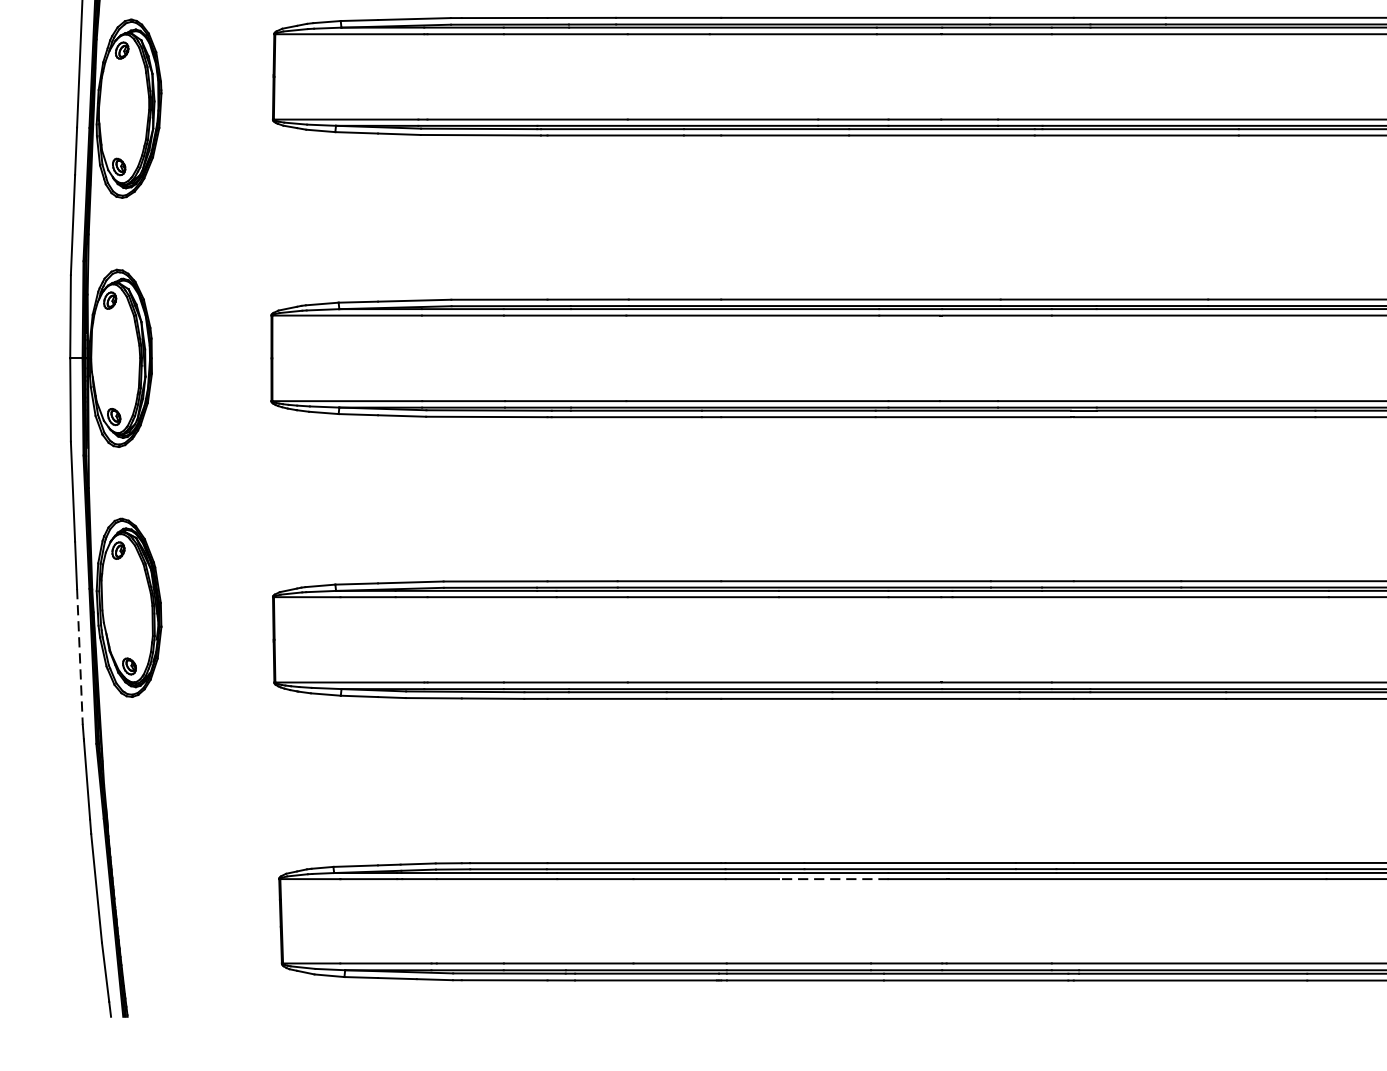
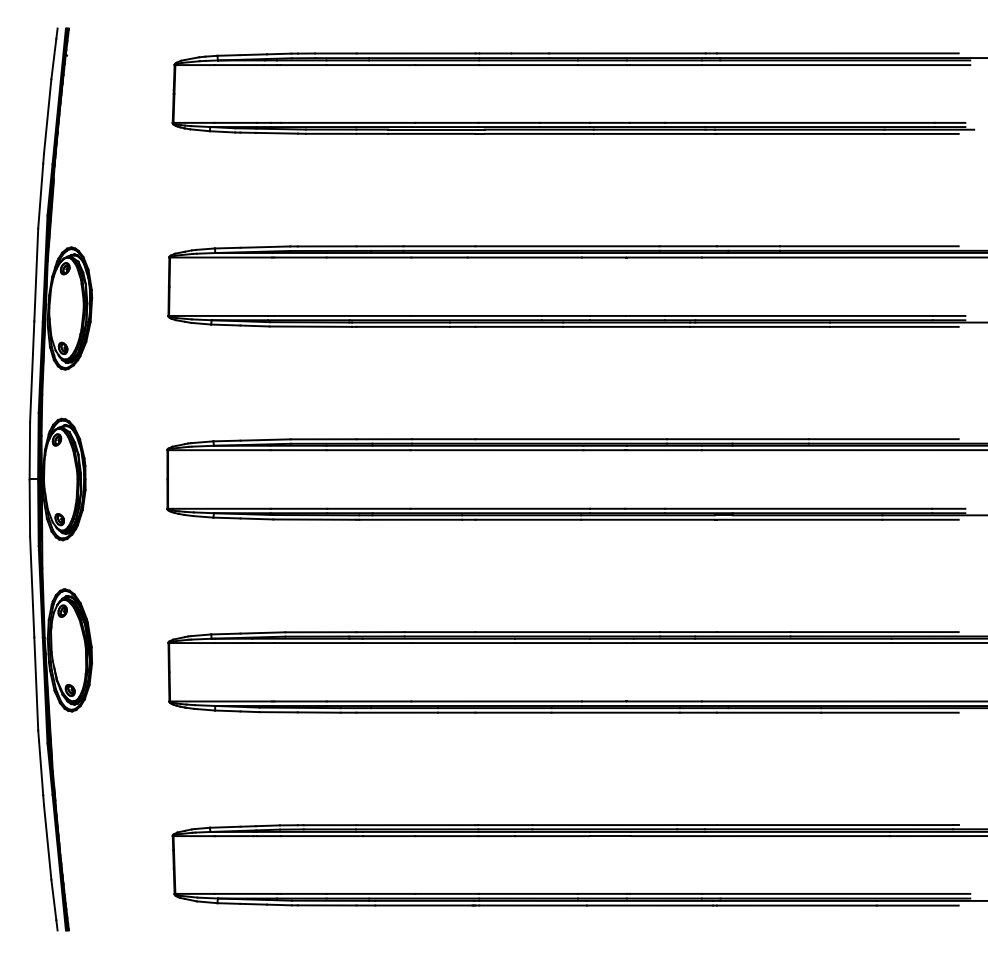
line: (80, 656) -> (36, 683), dashed -> solid
line: (833, 879) -> (552, 836), dashed -> solid

